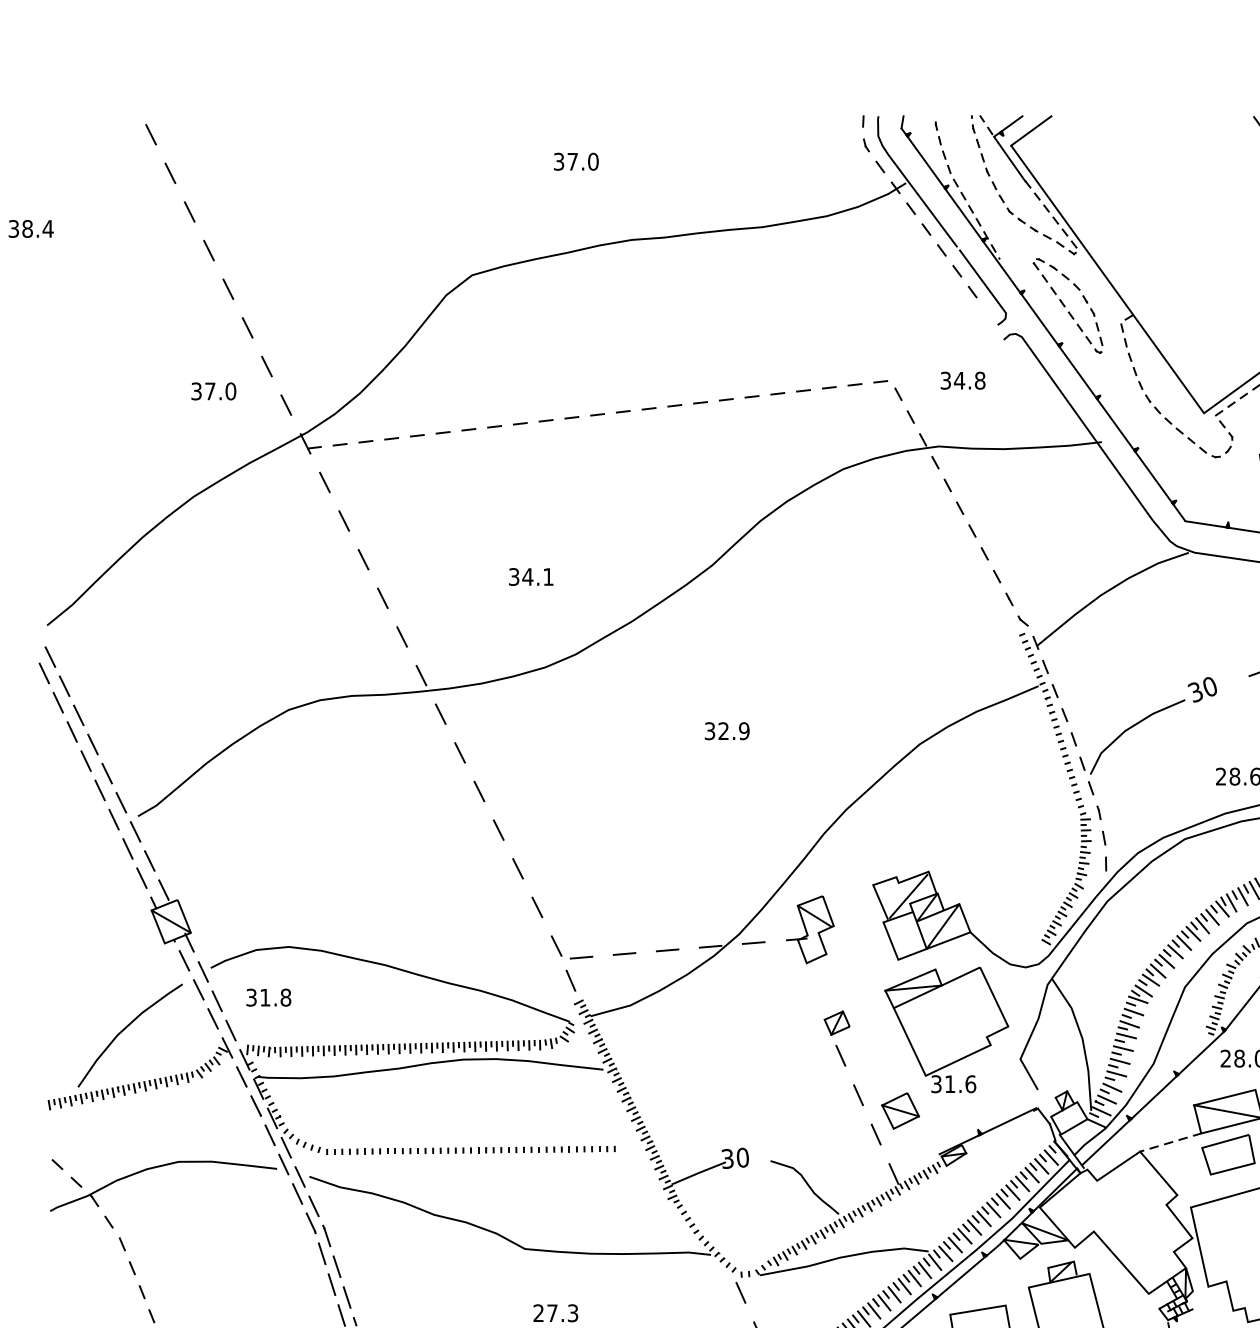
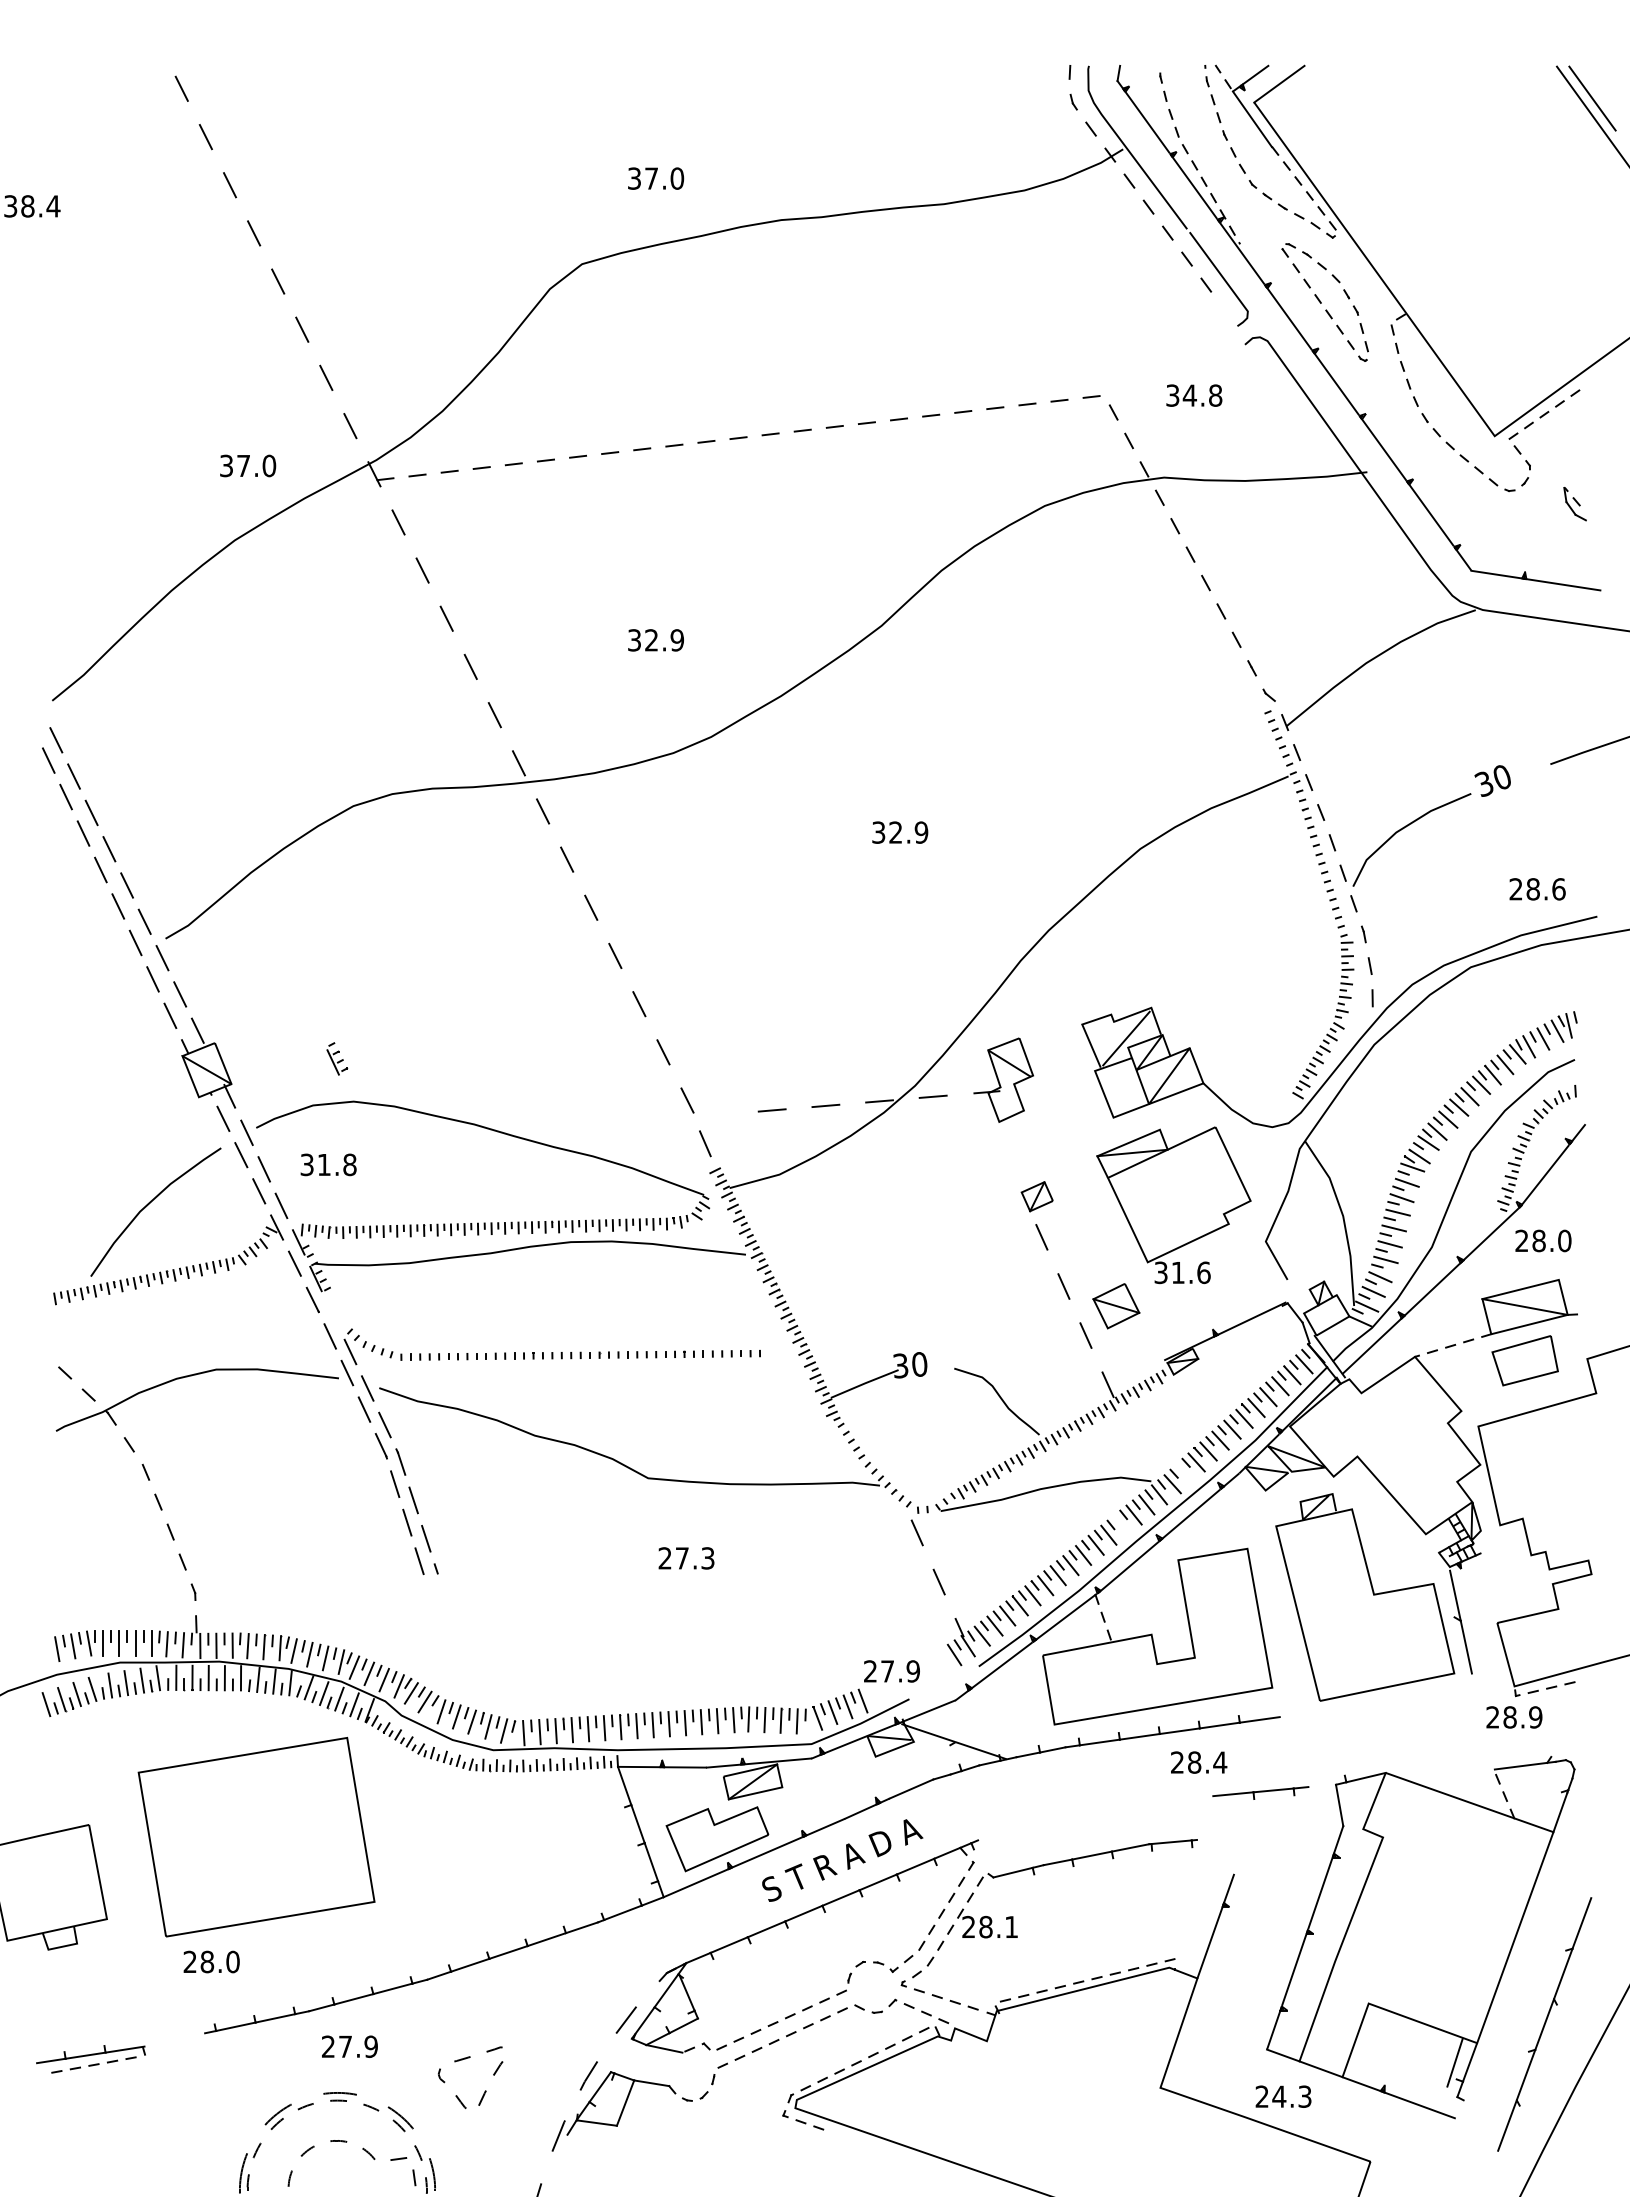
text: (576, 161) -> (656, 178), moved
text: (214, 391) -> (248, 465), moved
text: (538, 577) -> (664, 640), 34.1 -> 32.9
line: (581, 957) -> (718, 1114), removed
part: (275, 1115) -> (337, 1058), moved
line: (955, 1245) -> (1184, 1473), removed
line: (904, 1286) -> (1121, 1524), removed

